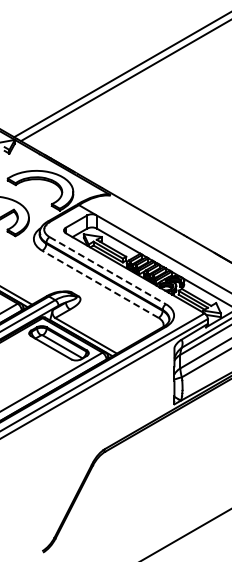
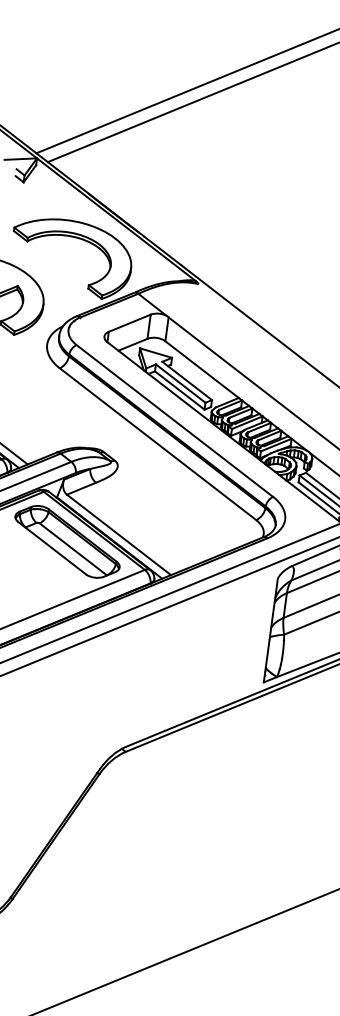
line: (108, 270) -> (176, 420), dashed -> solid
line: (100, 284) -> (158, 444), dashed -> solid

